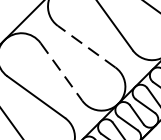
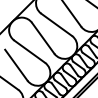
line: (86, 46) -> (56, 24), dashed -> solid
line: (62, 72) -> (43, 38), dashed -> solid

